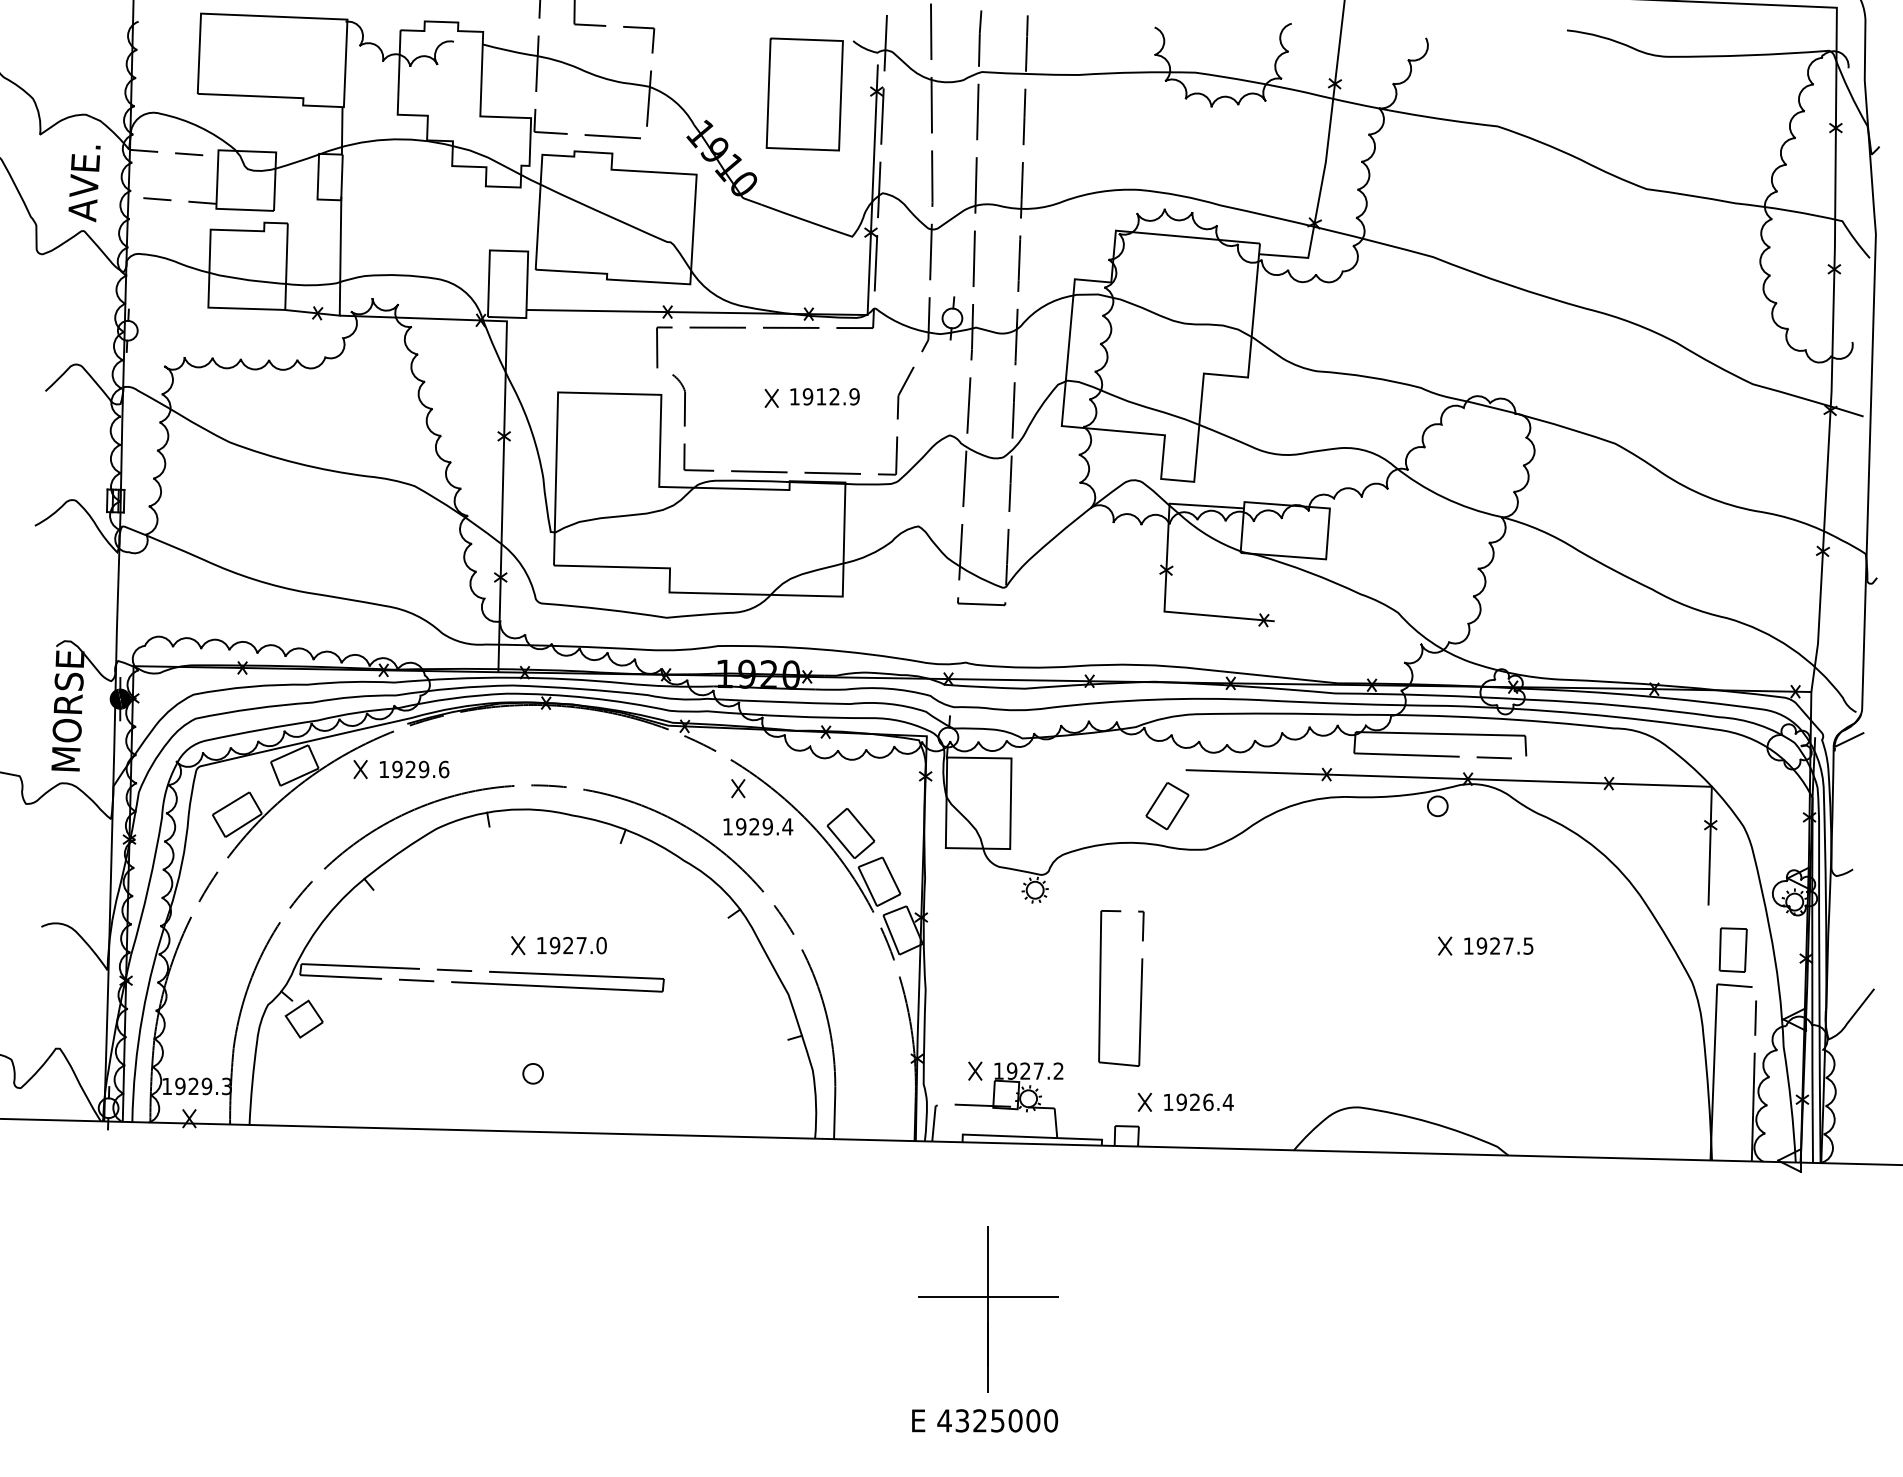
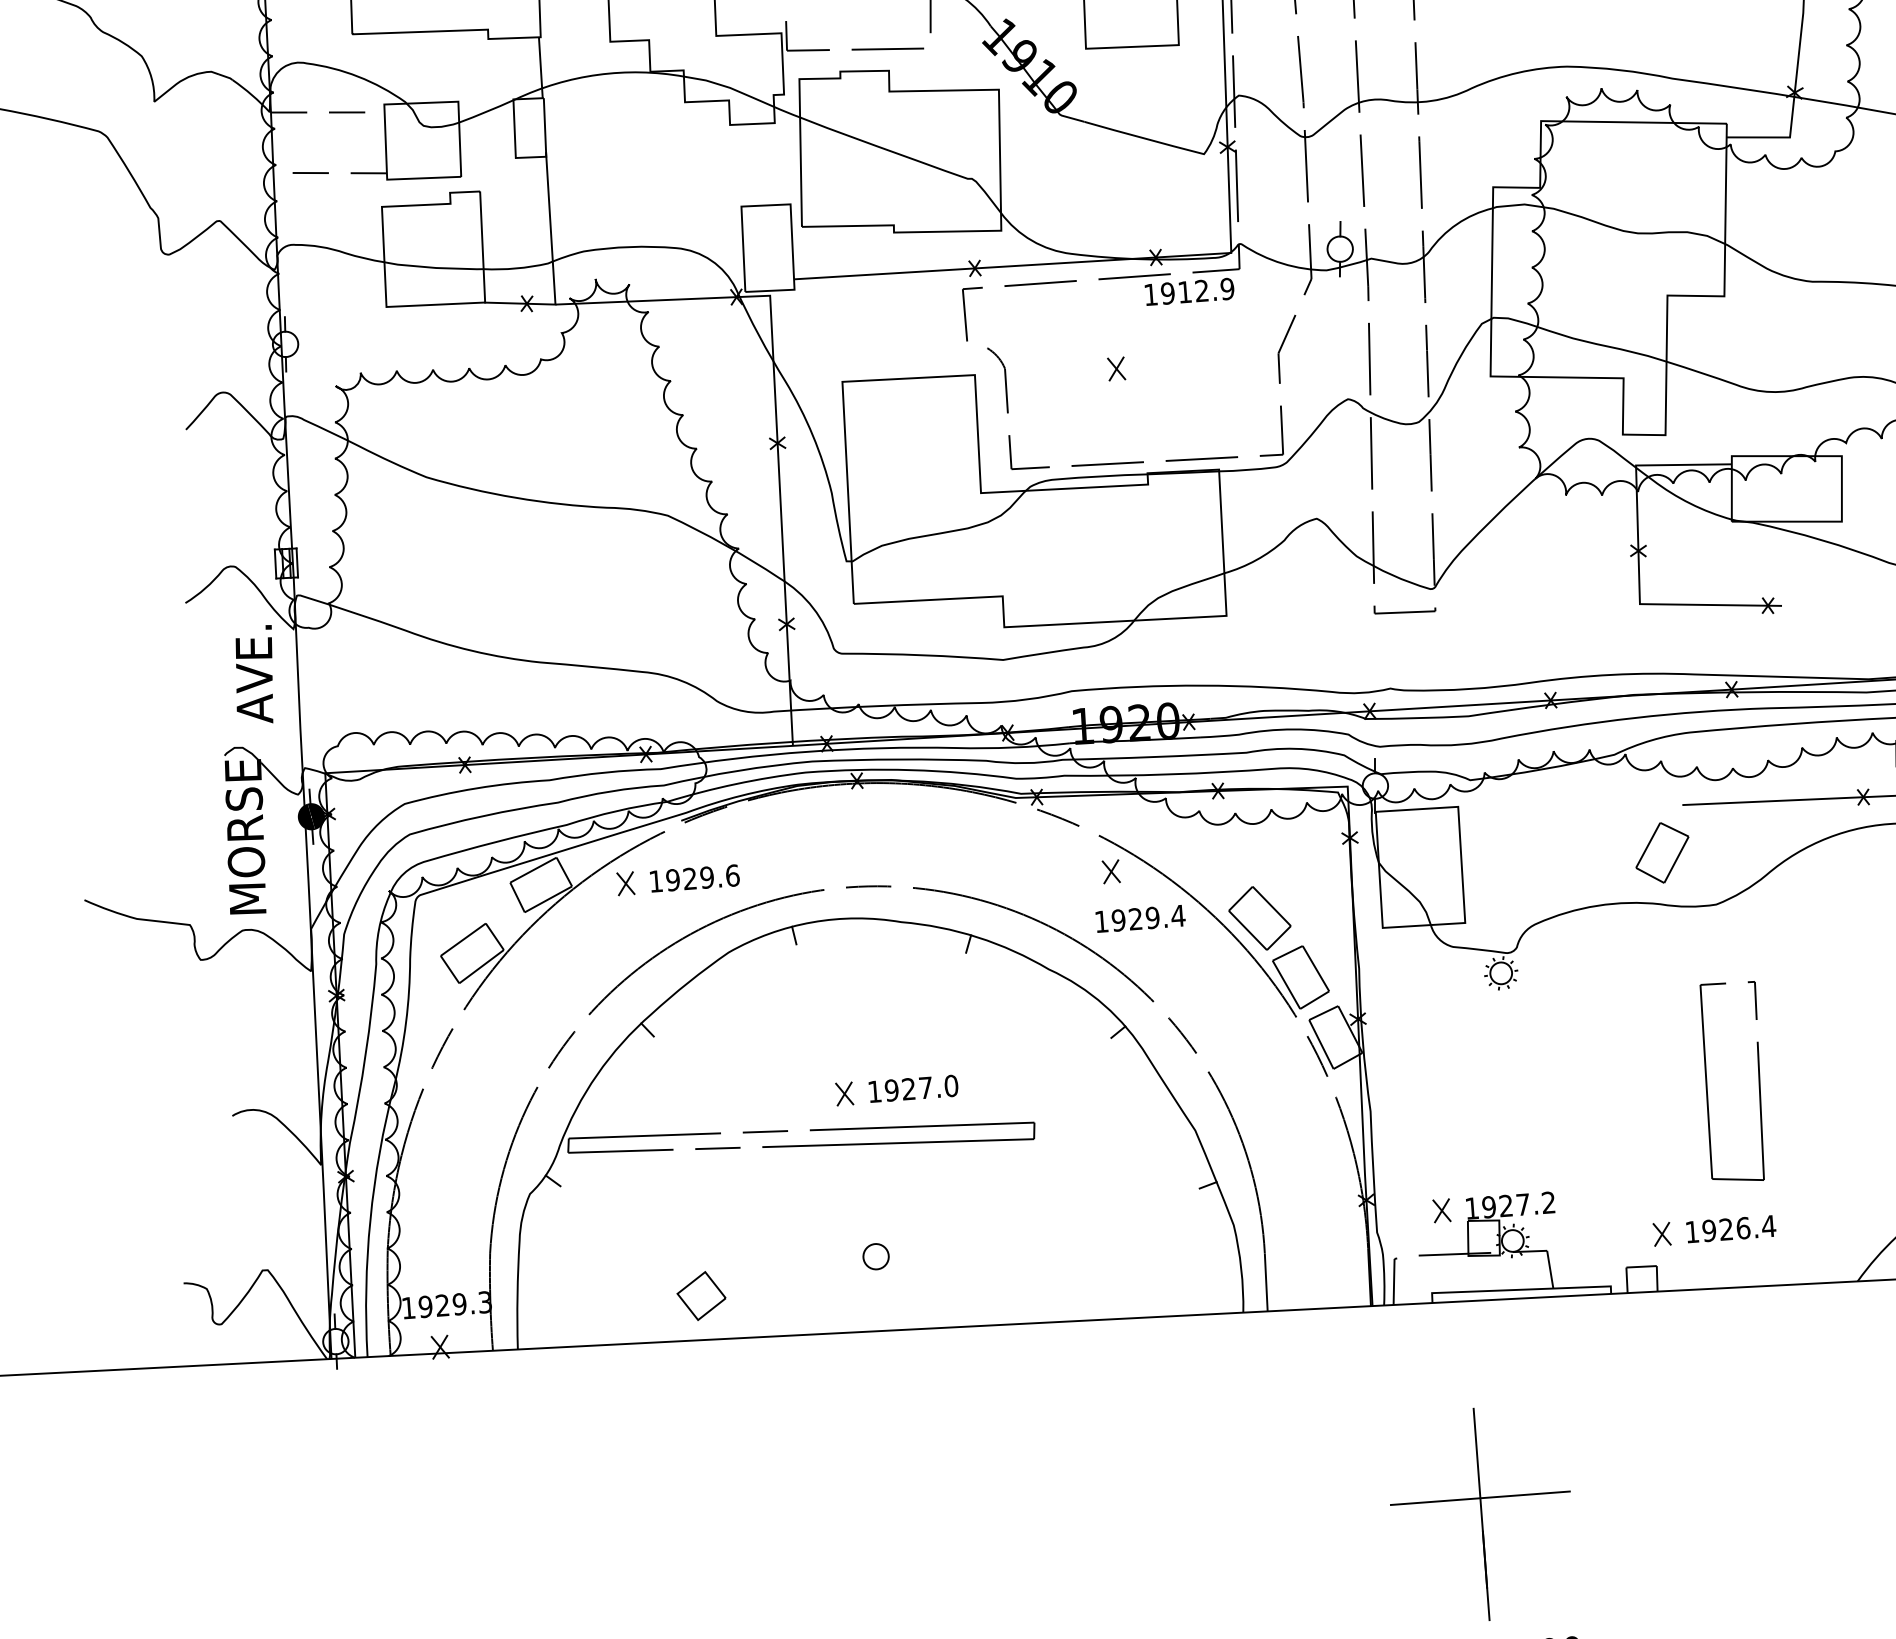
text: (84, 183) -> (254, 674), moved
text: (824, 396) -> (1188, 291), moved
part: (1140, 988) -> (1758, 1080), moved
part: (303, 1018) -> (700, 1295), moved

